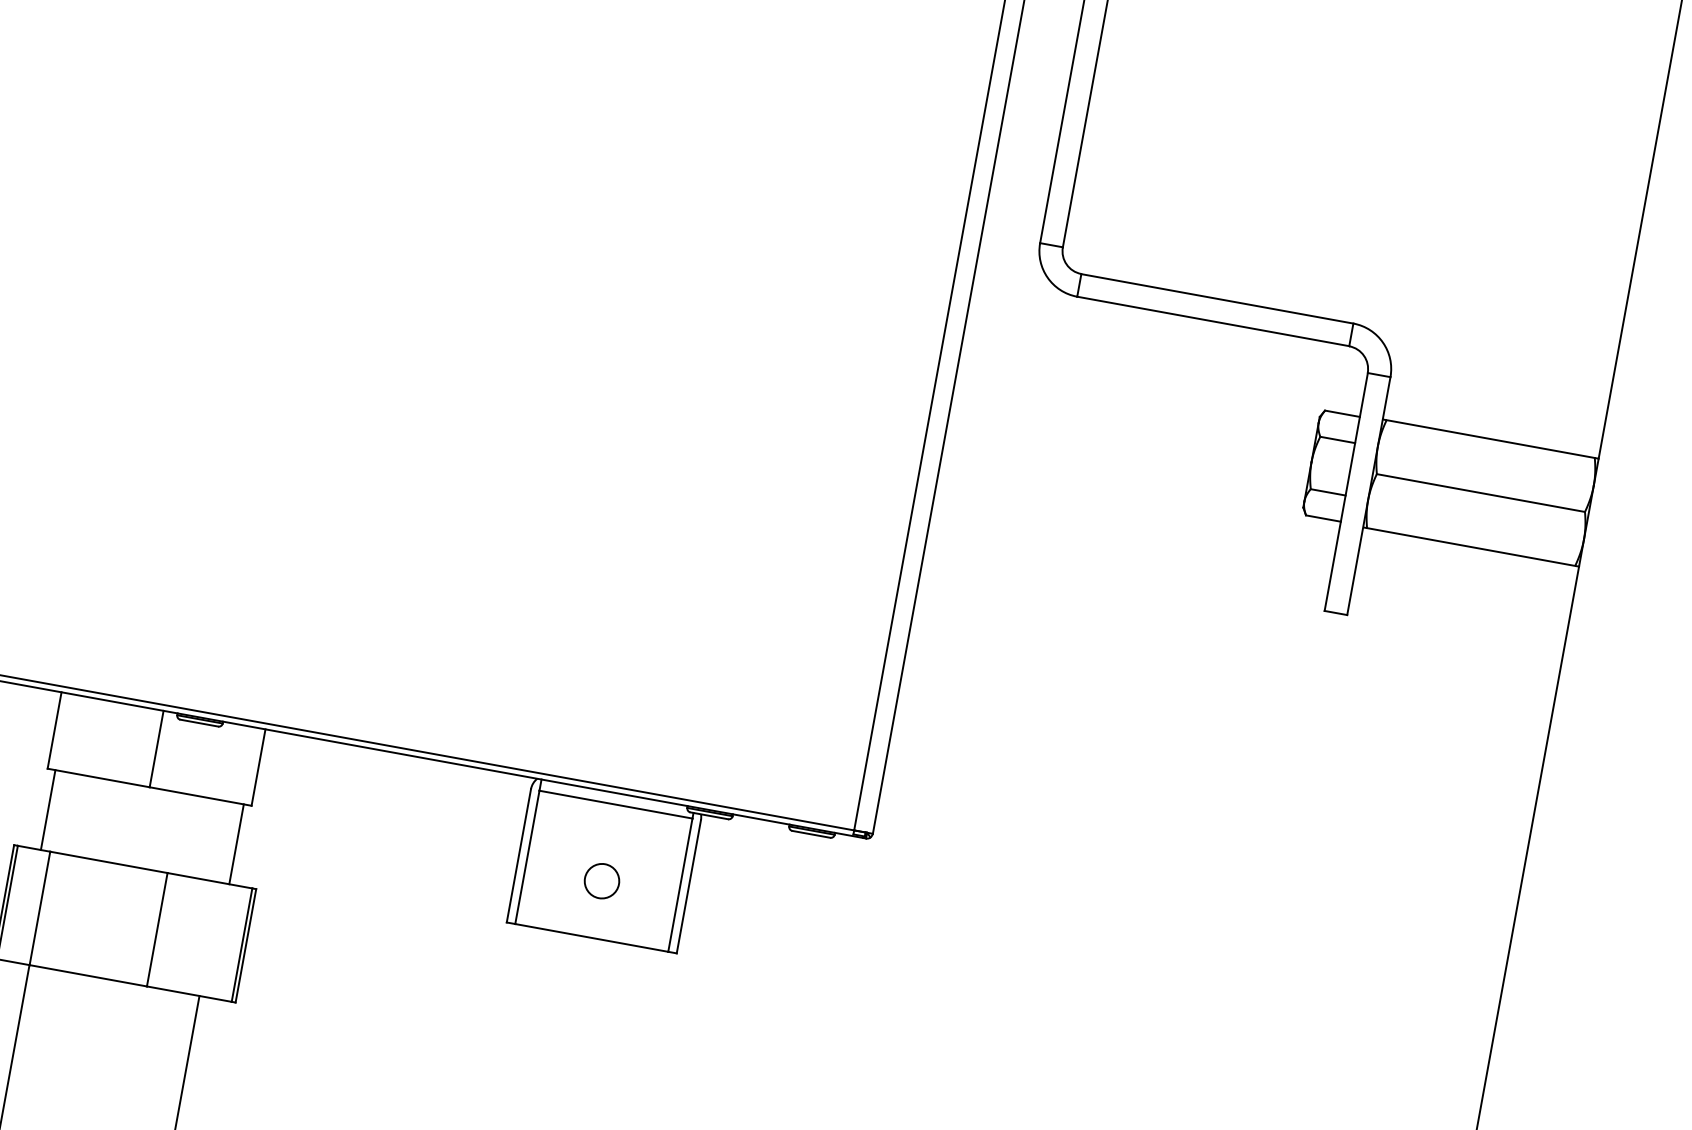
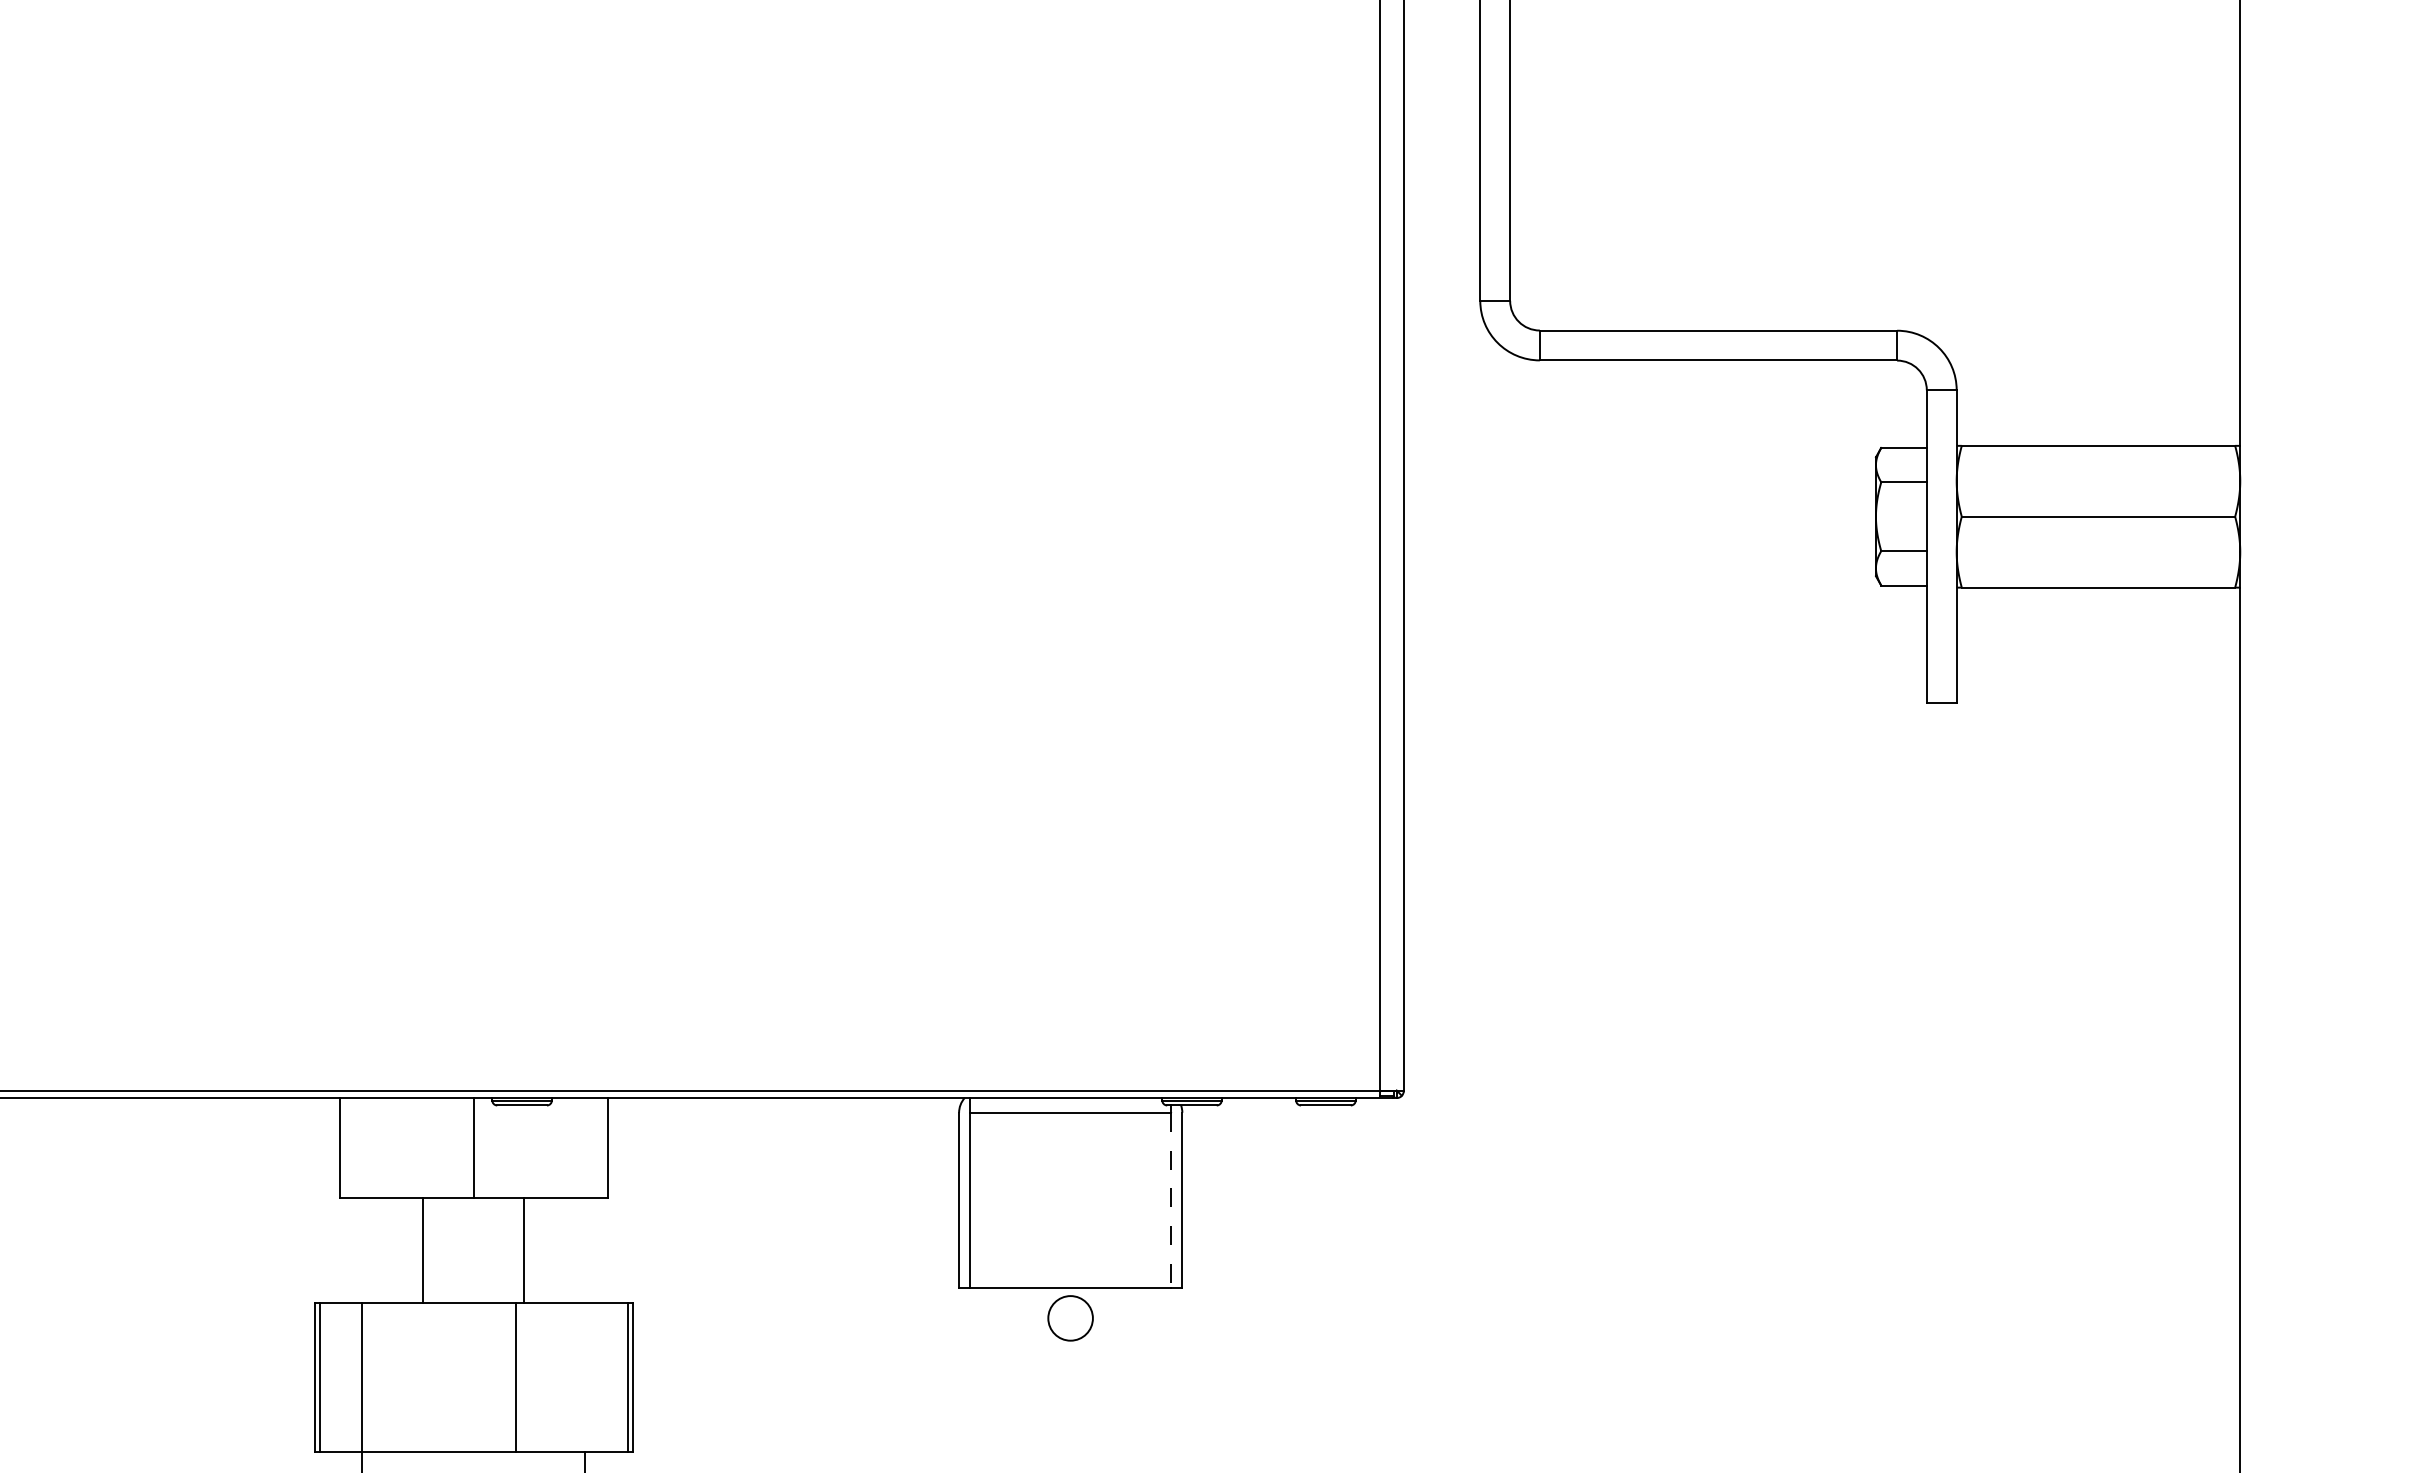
line: (47, 809) -> (422, 1250), moved
line: (236, 844) -> (524, 1250), moved
circle: (601, 881) -> (1070, 1318), moved
line: (680, 885) -> (1171, 1200), solid -> dashed

